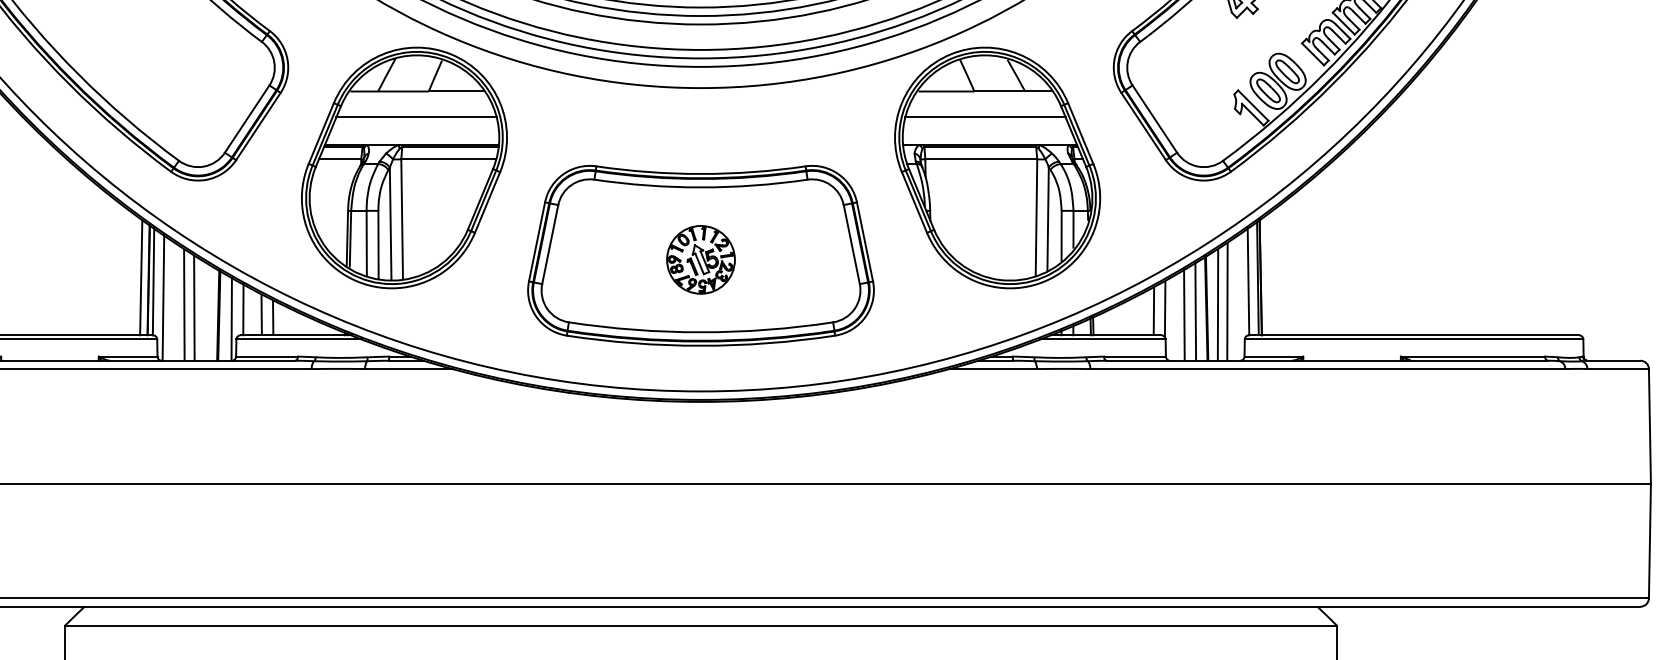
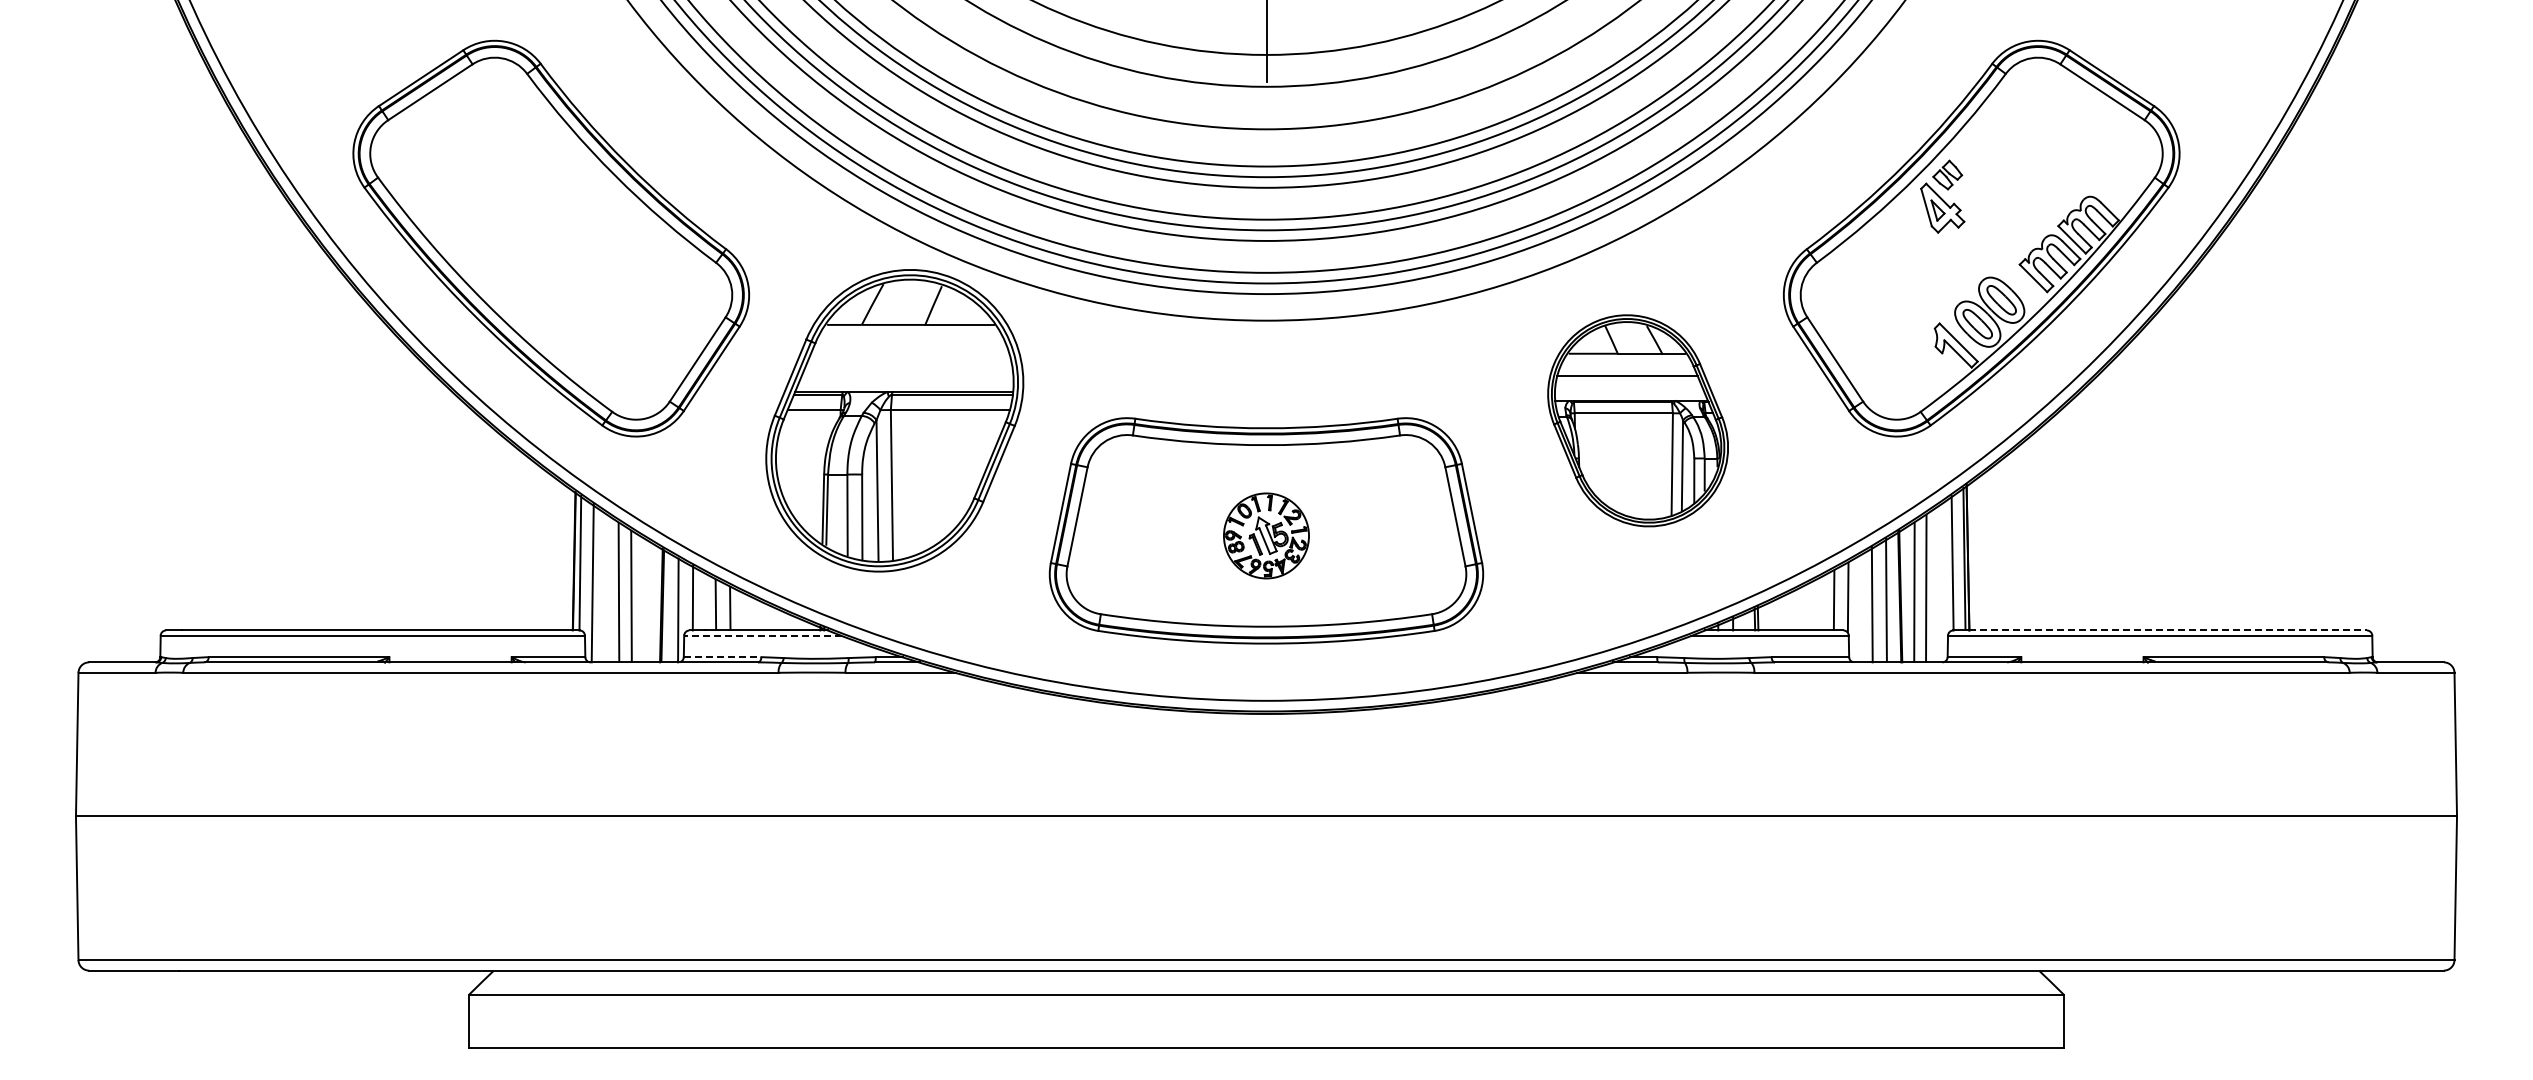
line: (416, 116) -> (909, 356), removed
part: (997, 167) -> (1637, 420), size x0.7
line: (140, 277) -> (564, 558), removed
line: (1420, 335) -> (2168, 630), solid -> dashed
line: (299, 339) -> (763, 635), solid -> dashed
line: (266, 356) -> (722, 657), solid -> dashed

